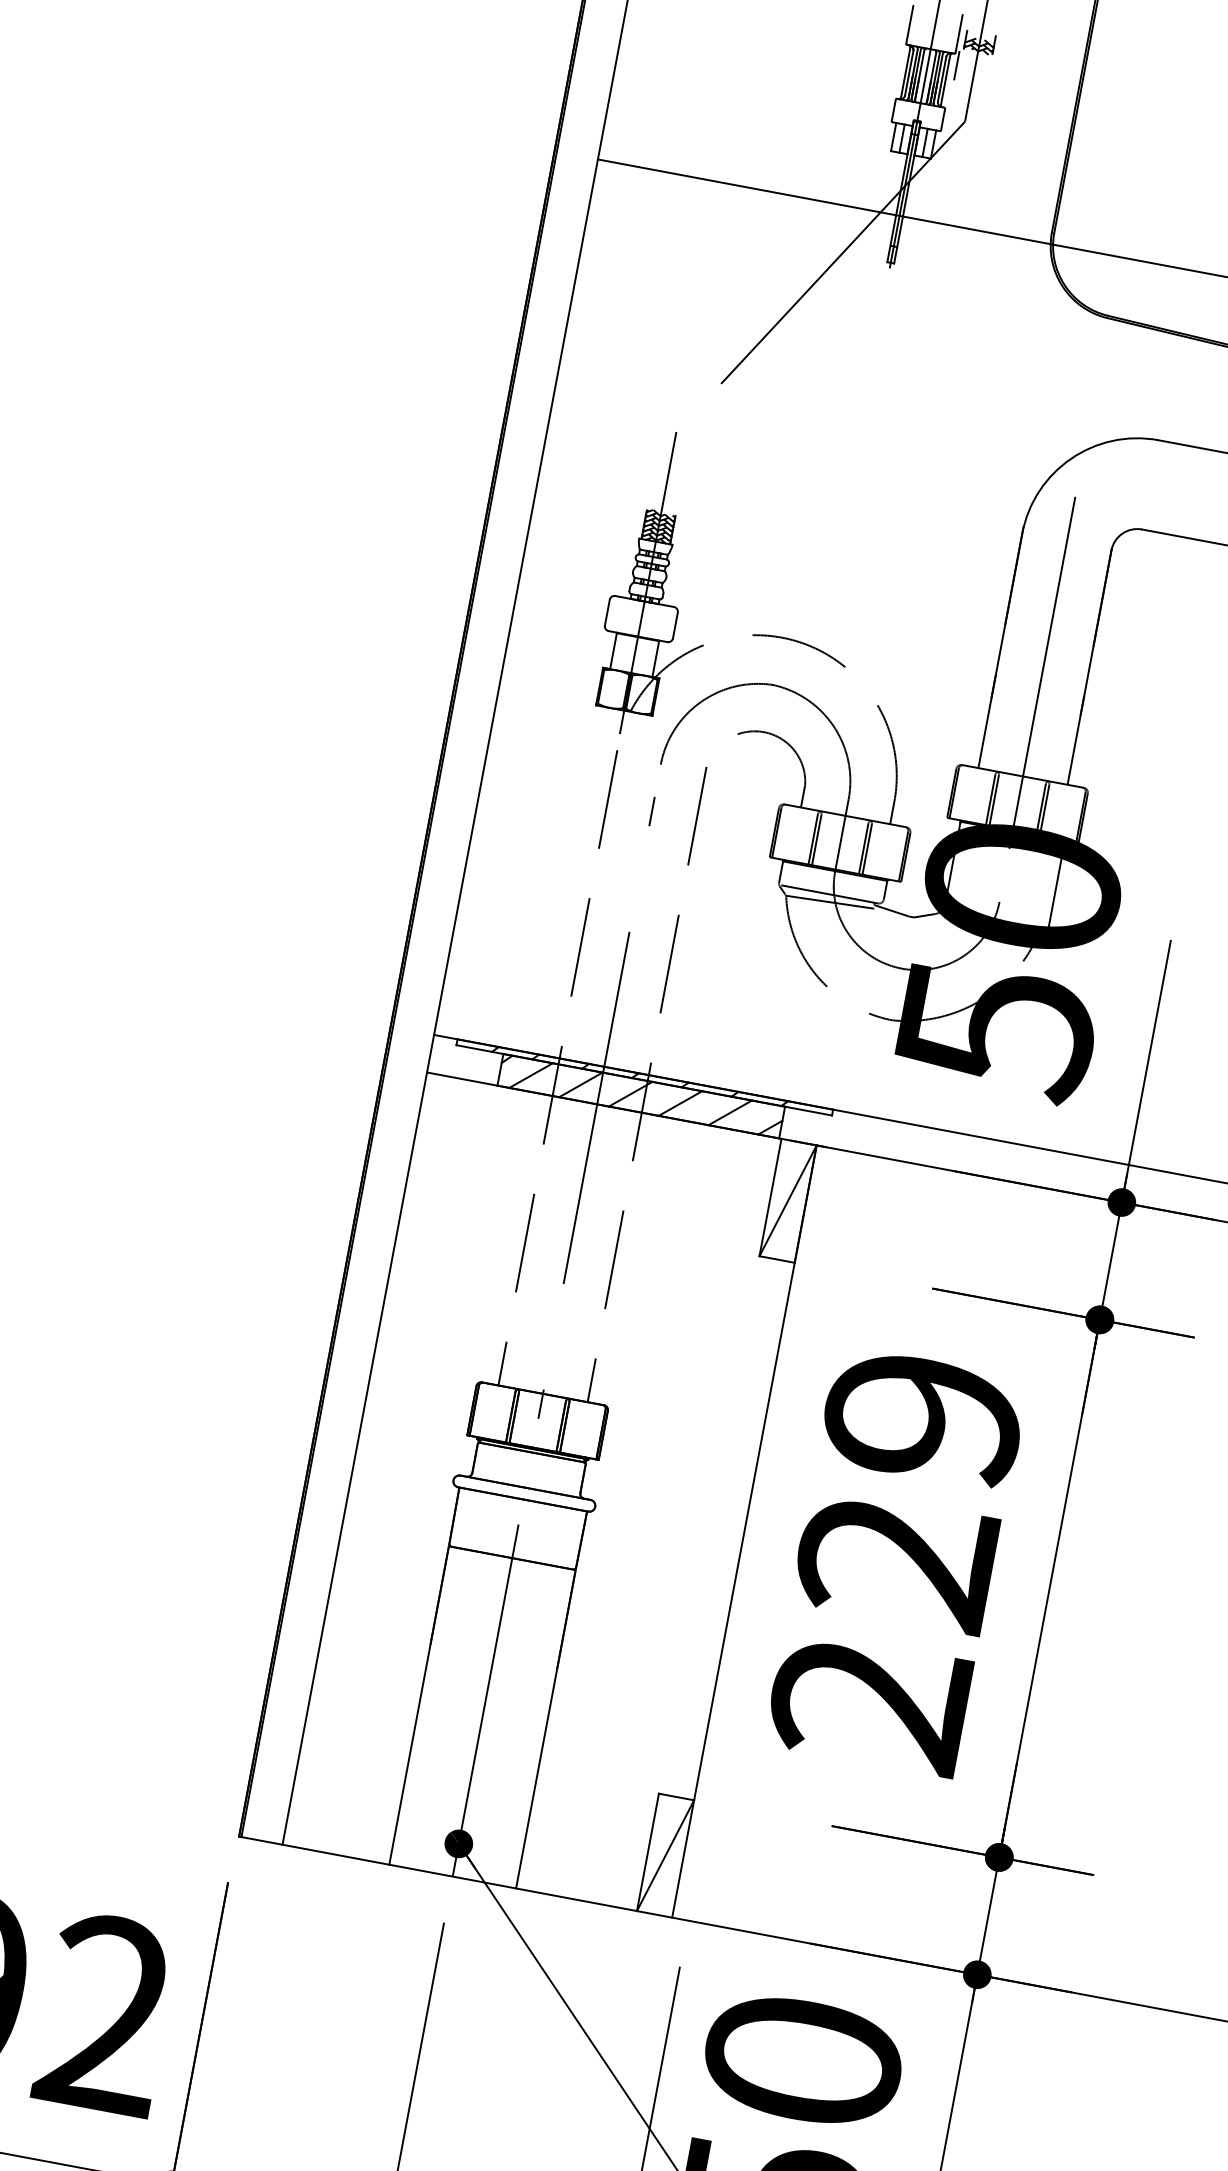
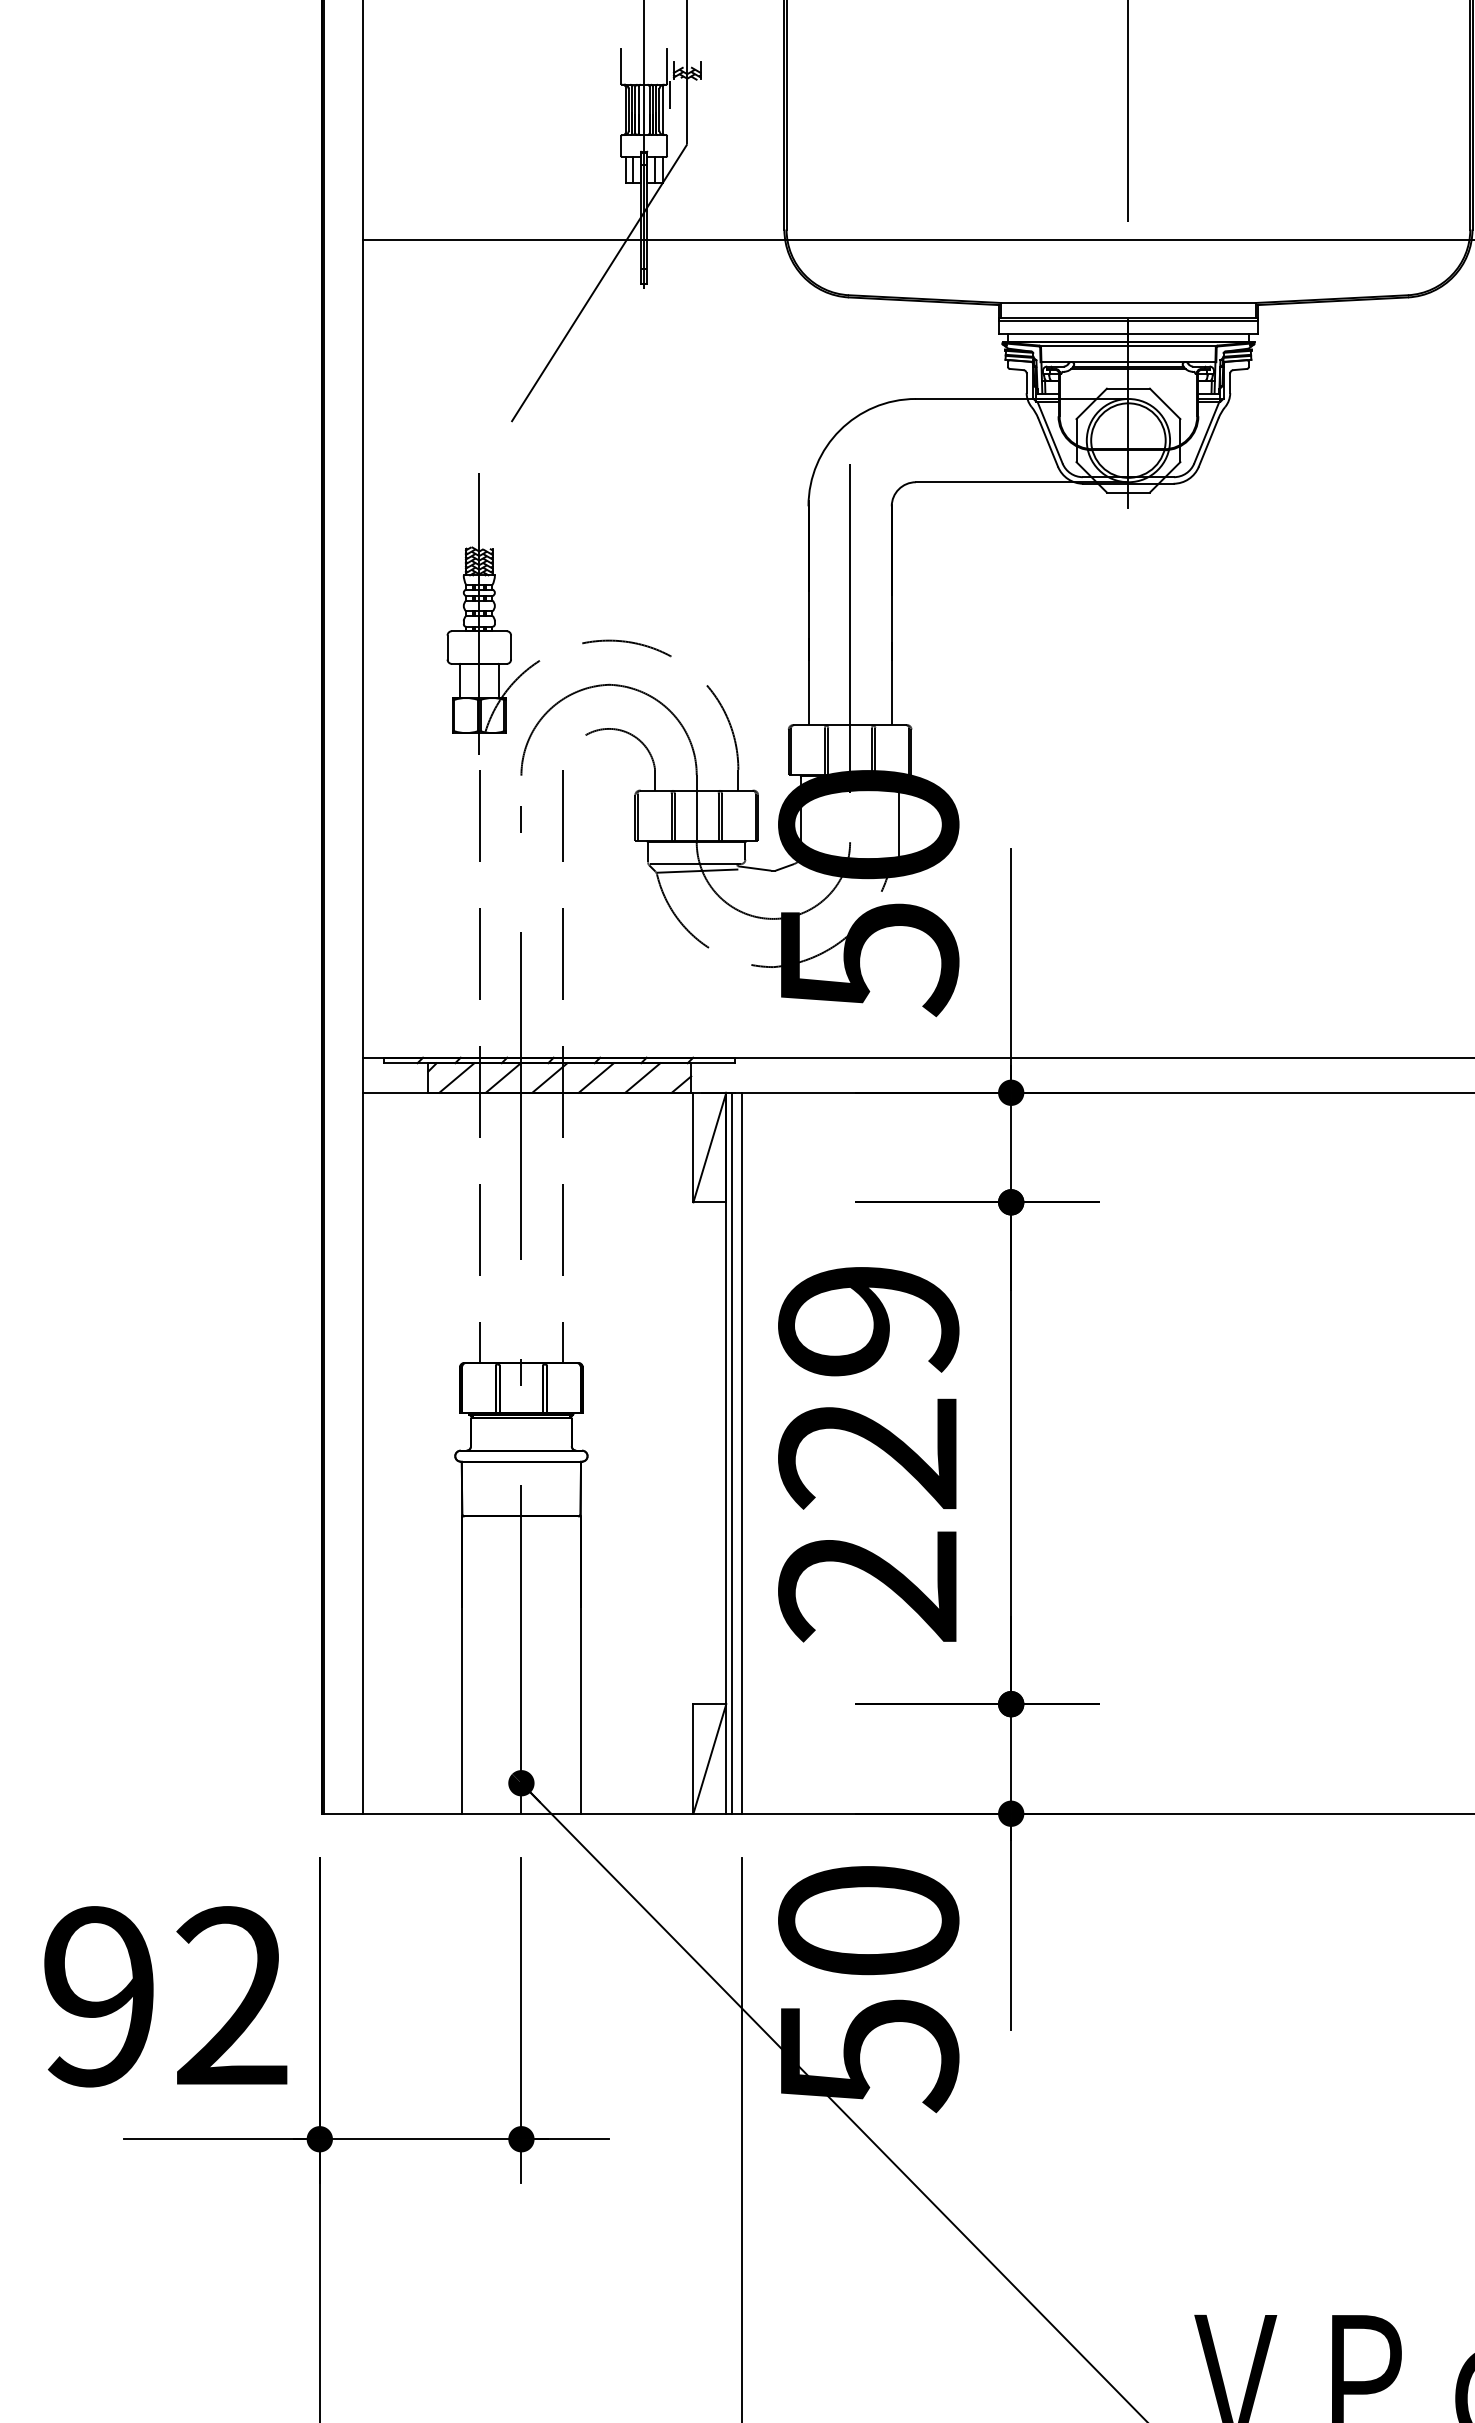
line: (751, 1531) -> (732, 1452), added
line: (760, 1533) -> (741, 1452), added

